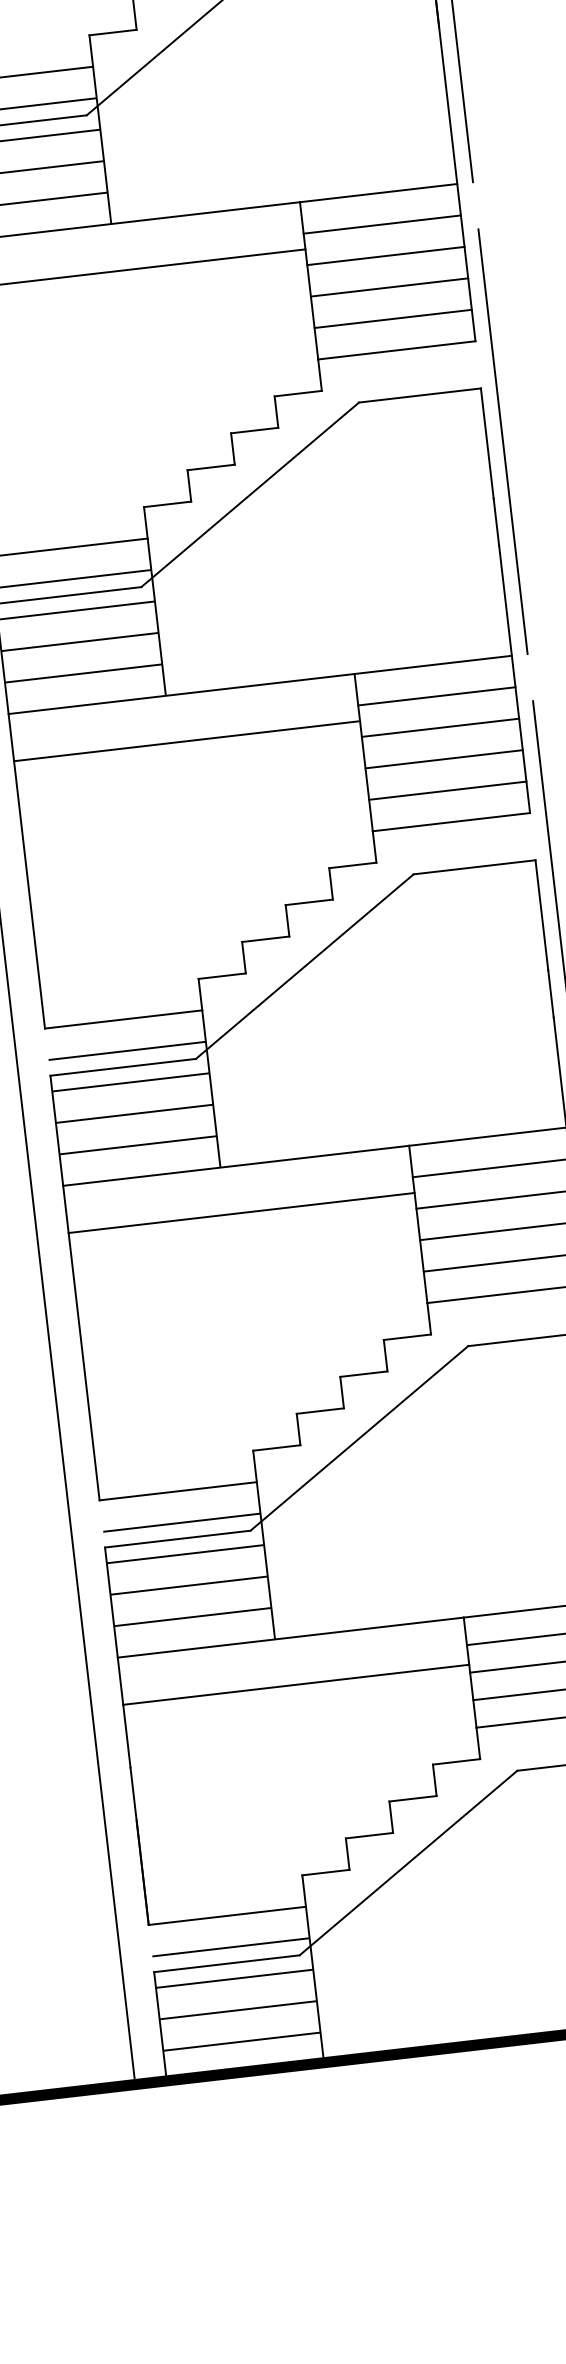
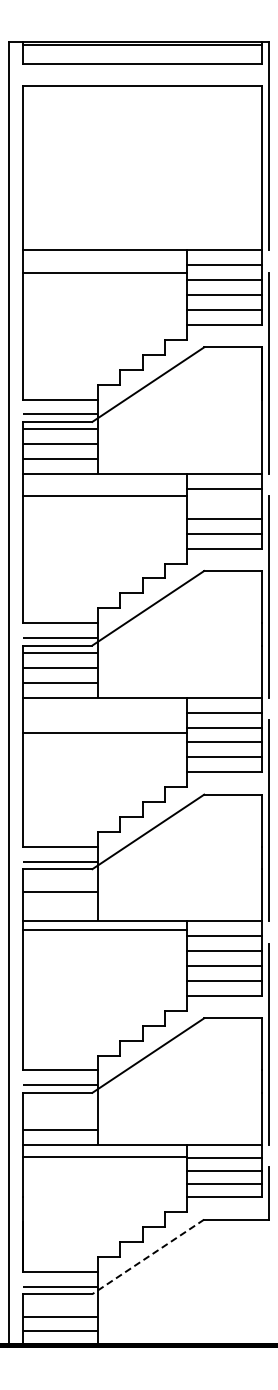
line: (385, 255) -> (224, 503), removed
line: (187, 742) -> (105, 733), moved
line: (130, 1082) -> (60, 876), removed
line: (137, 1145) -> (60, 906), removed
line: (241, 1212) -> (105, 929), moved
line: (185, 1554) -> (60, 1100), removed
line: (188, 1586) -> (60, 1115), removed
line: (296, 1684) -> (105, 1157), moved
line: (406, 1864) -> (147, 1257), solid -> dashed
line: (234, 1978) -> (60, 1301), removed

